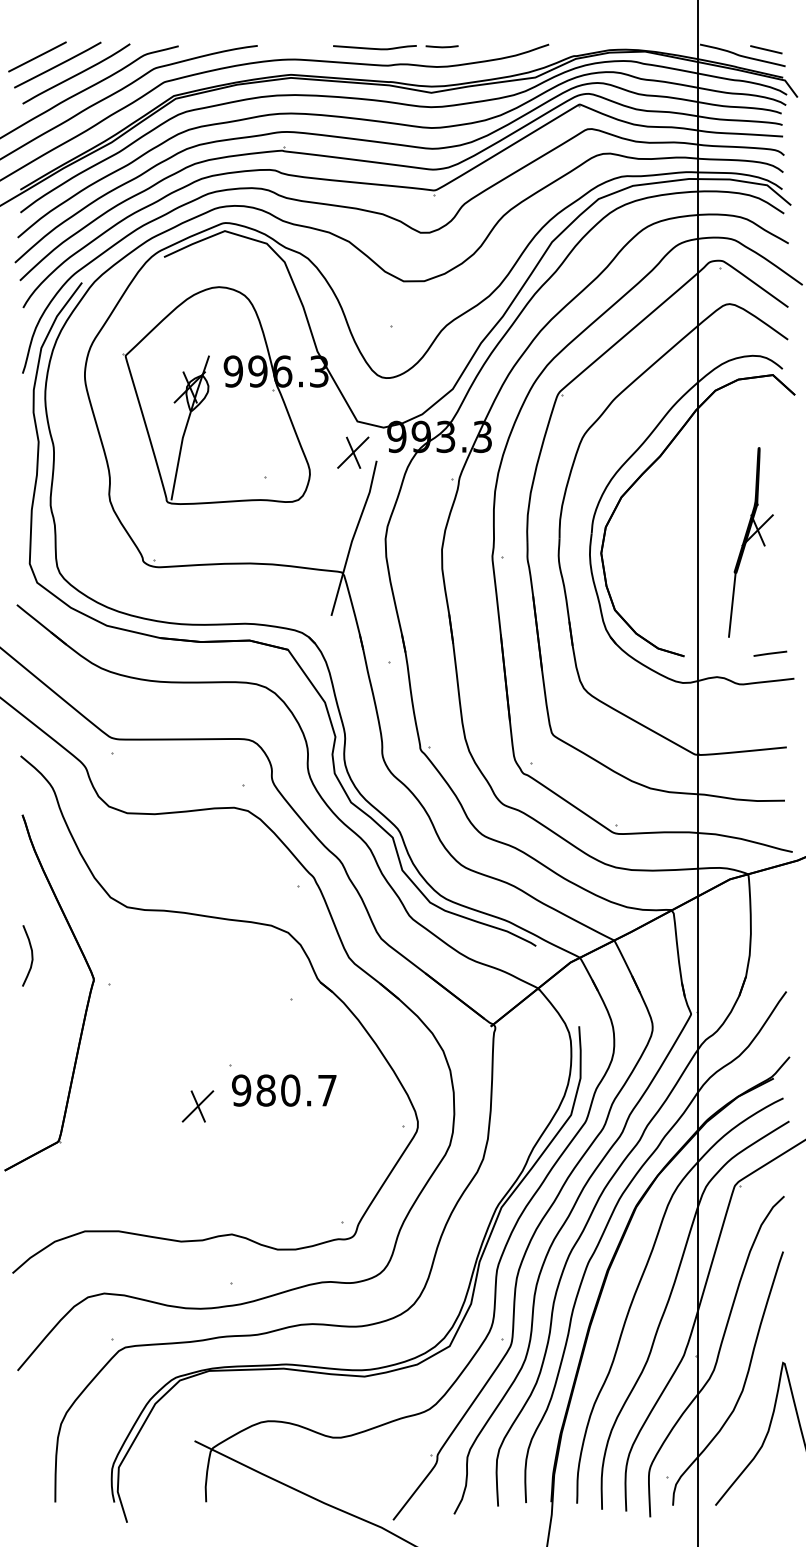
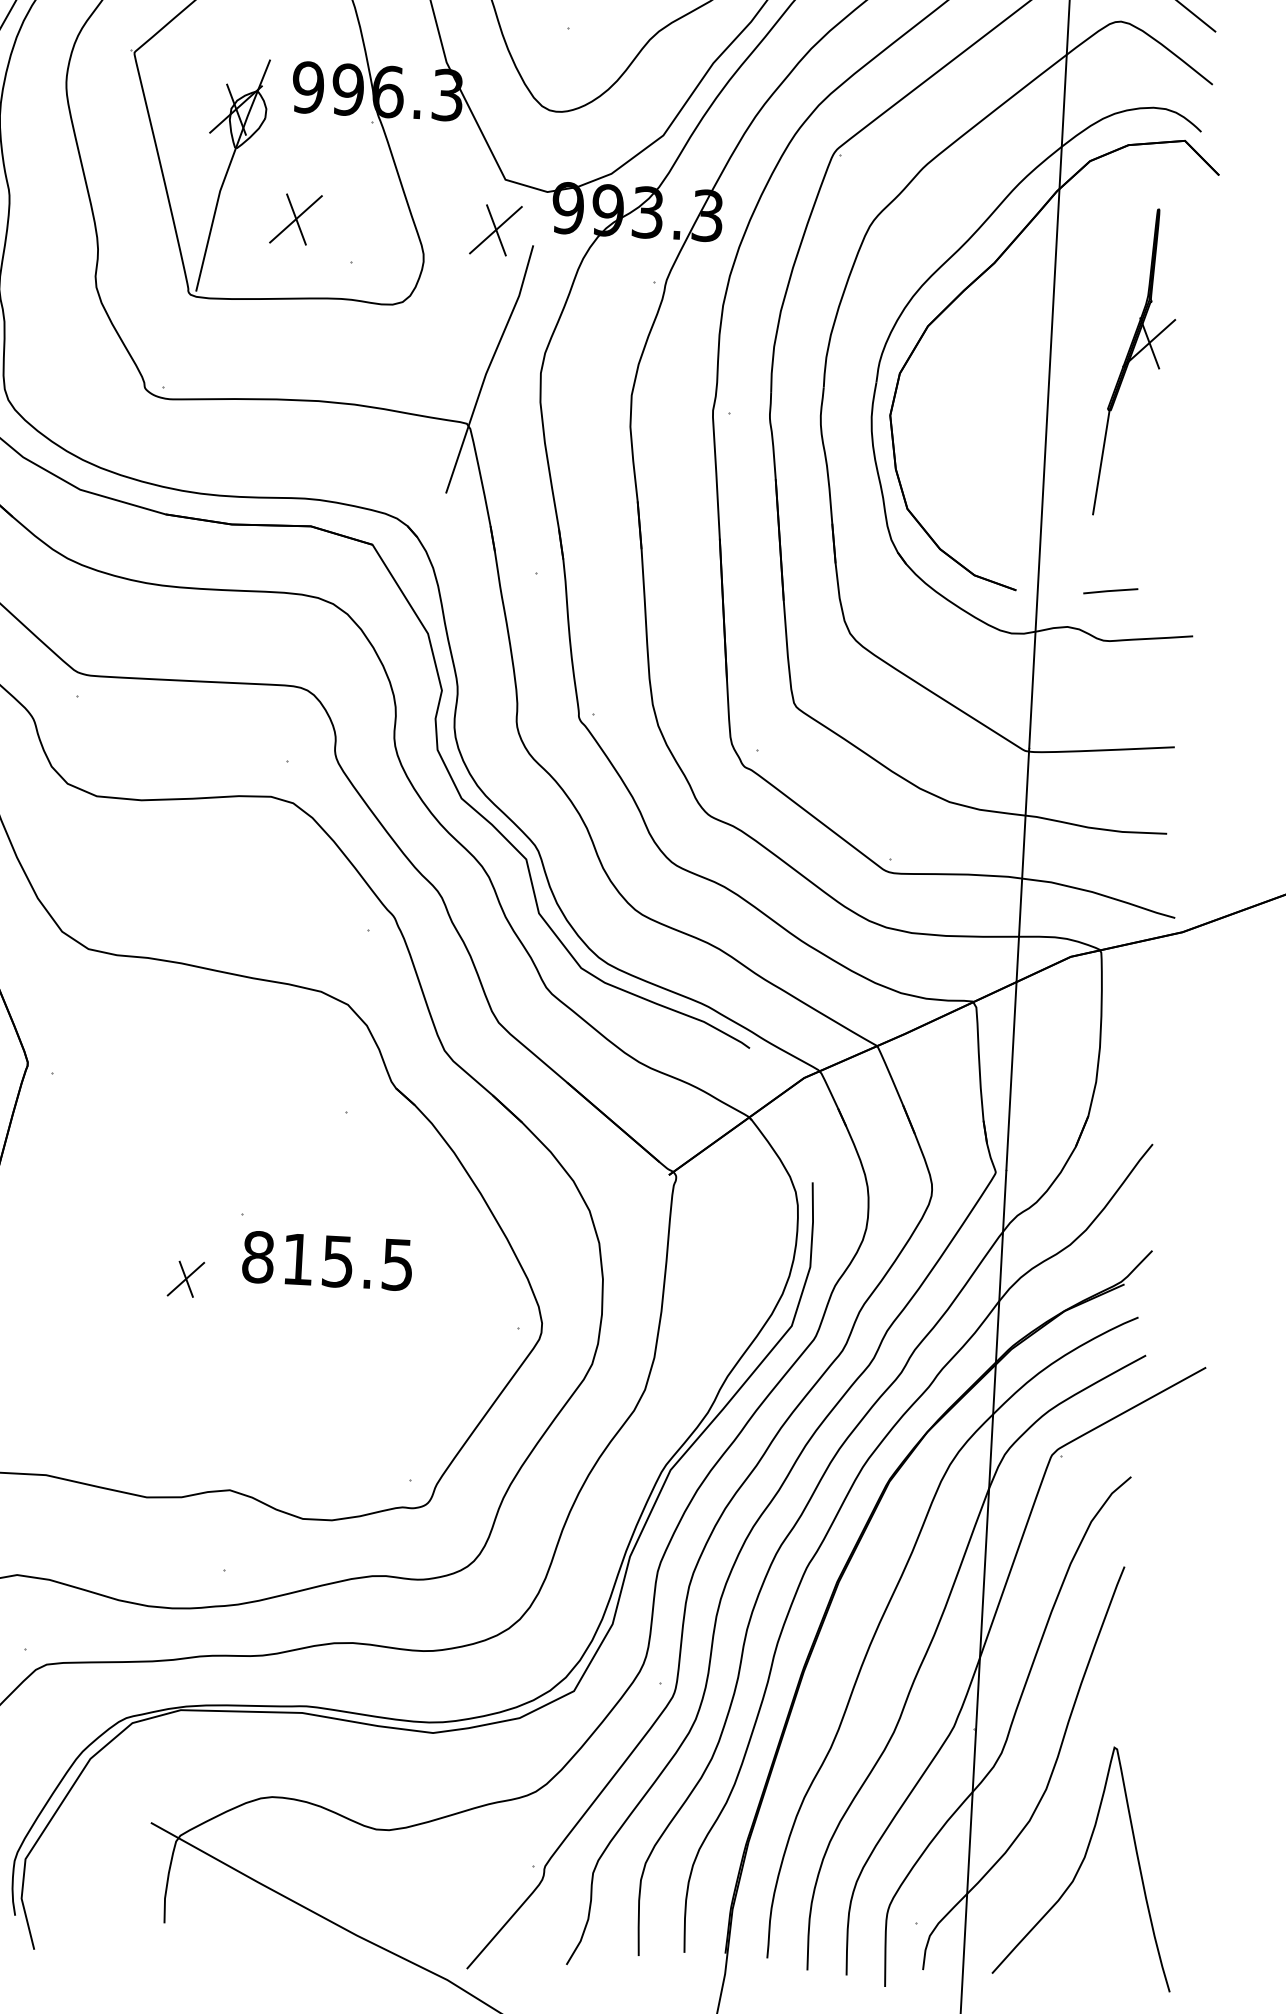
part: (230, 452) -> (296, 218), added
part: (750, 542) -> (1136, 362), moved
line: (770, 653) -> (1110, 590), moved
text: (284, 1090) -> (327, 1260), 980.7 -> 815.5
part: (197, 1106) -> (185, 1279), size x0.7

